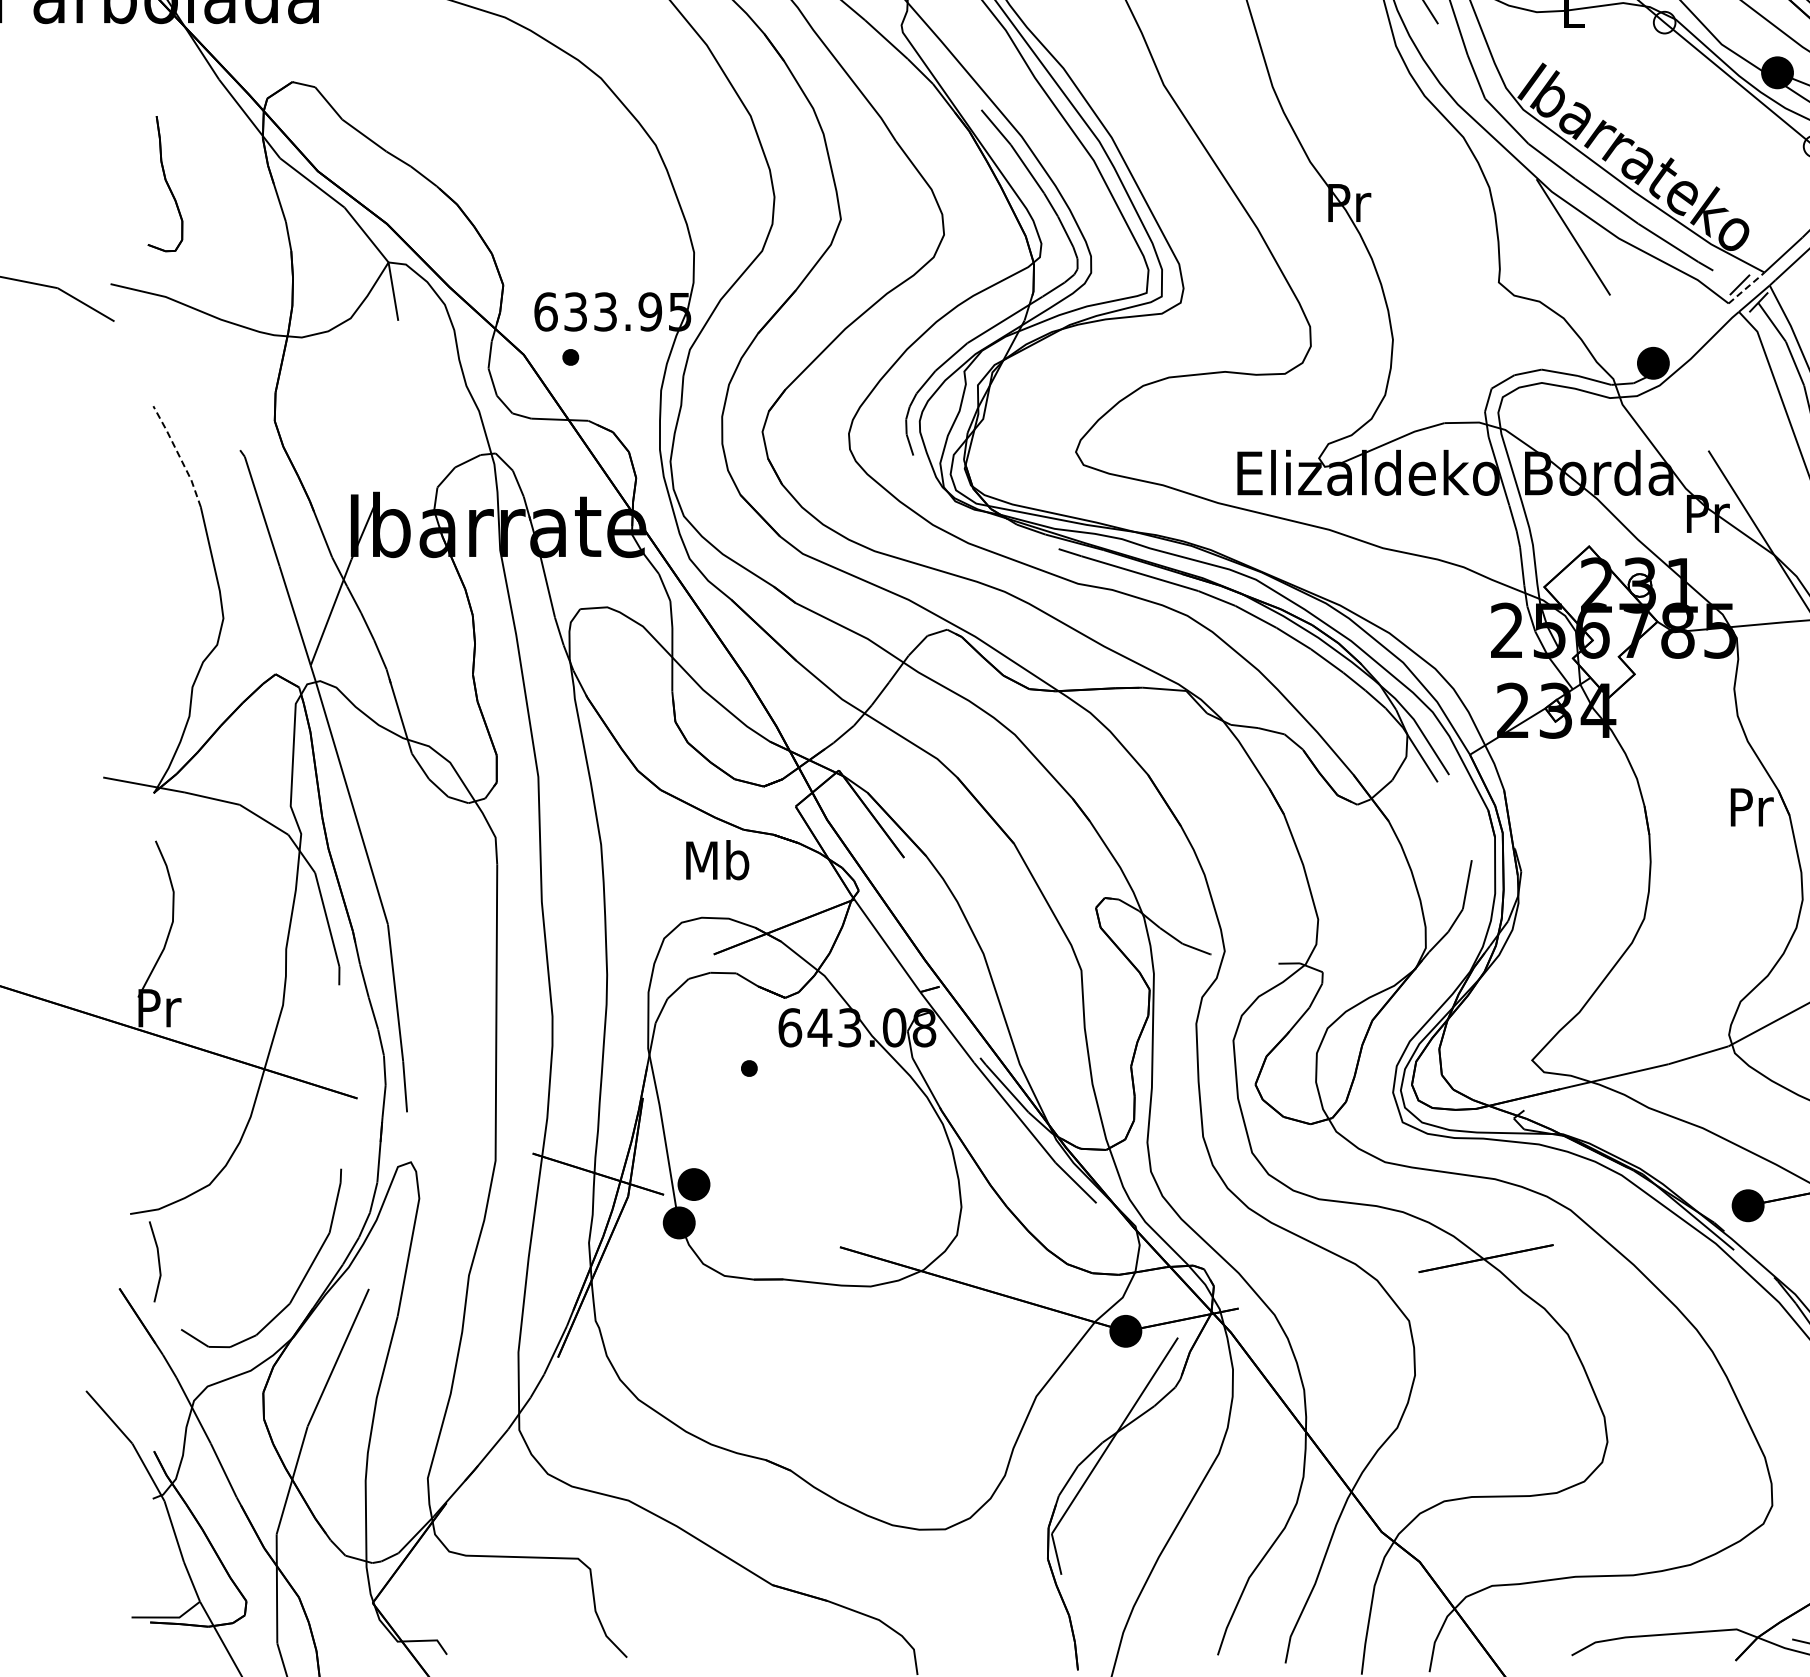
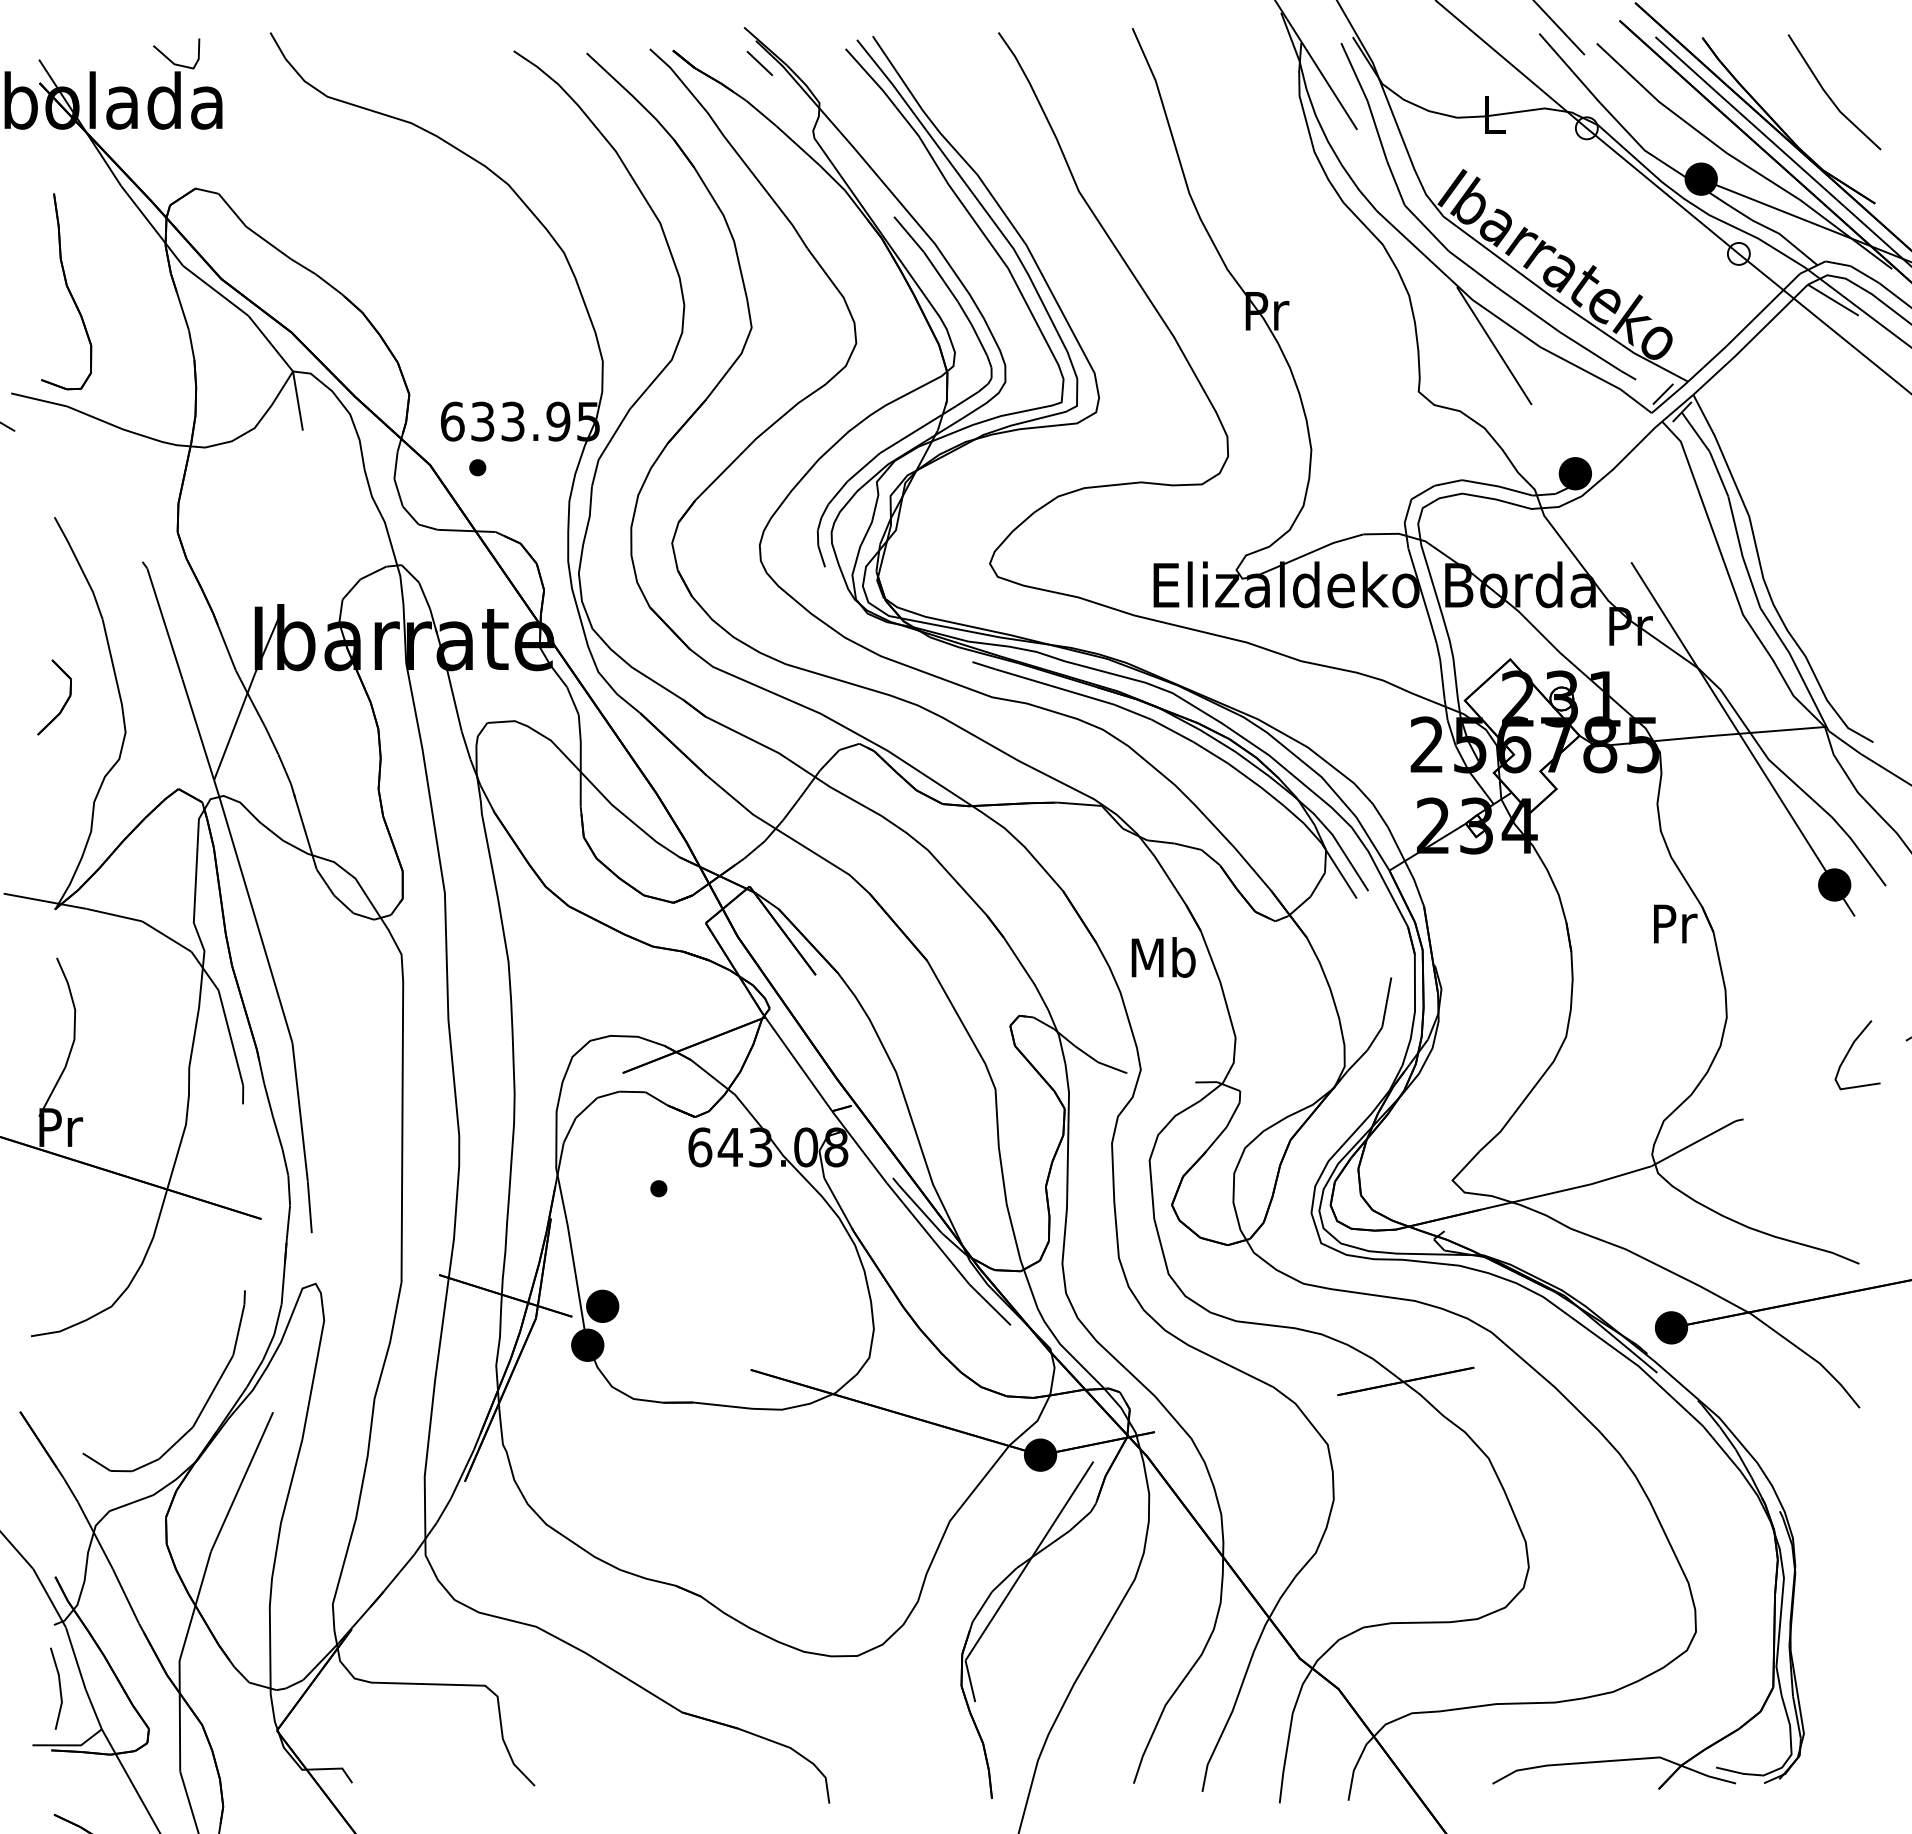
part: (165, 183) -> (66, 291), size x1.43
line: (1747, 288) -> (1670, 397), dashed -> solid
line: (178, 455) -> (80, 567), dashed -> solid
part: (163, 589) -> (64, 703), added
text: (717, 860) -> (1163, 957), moved
line: (158, 1261) -> (59, 1688), moved

